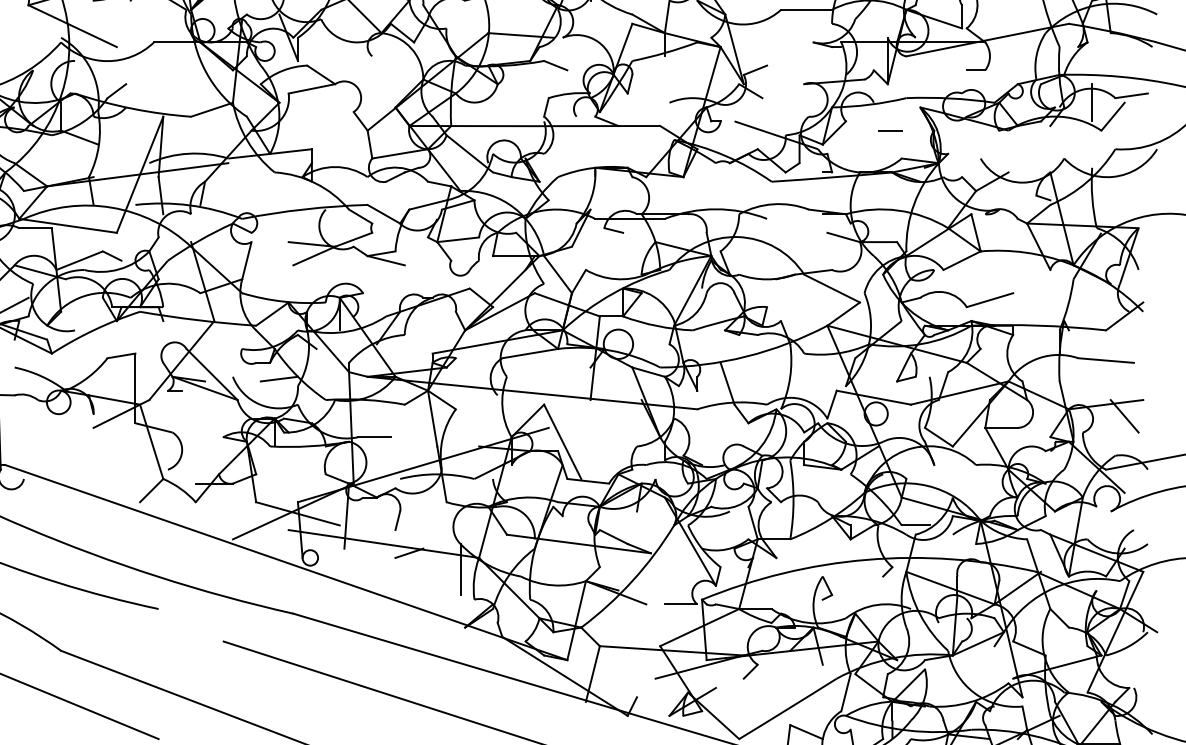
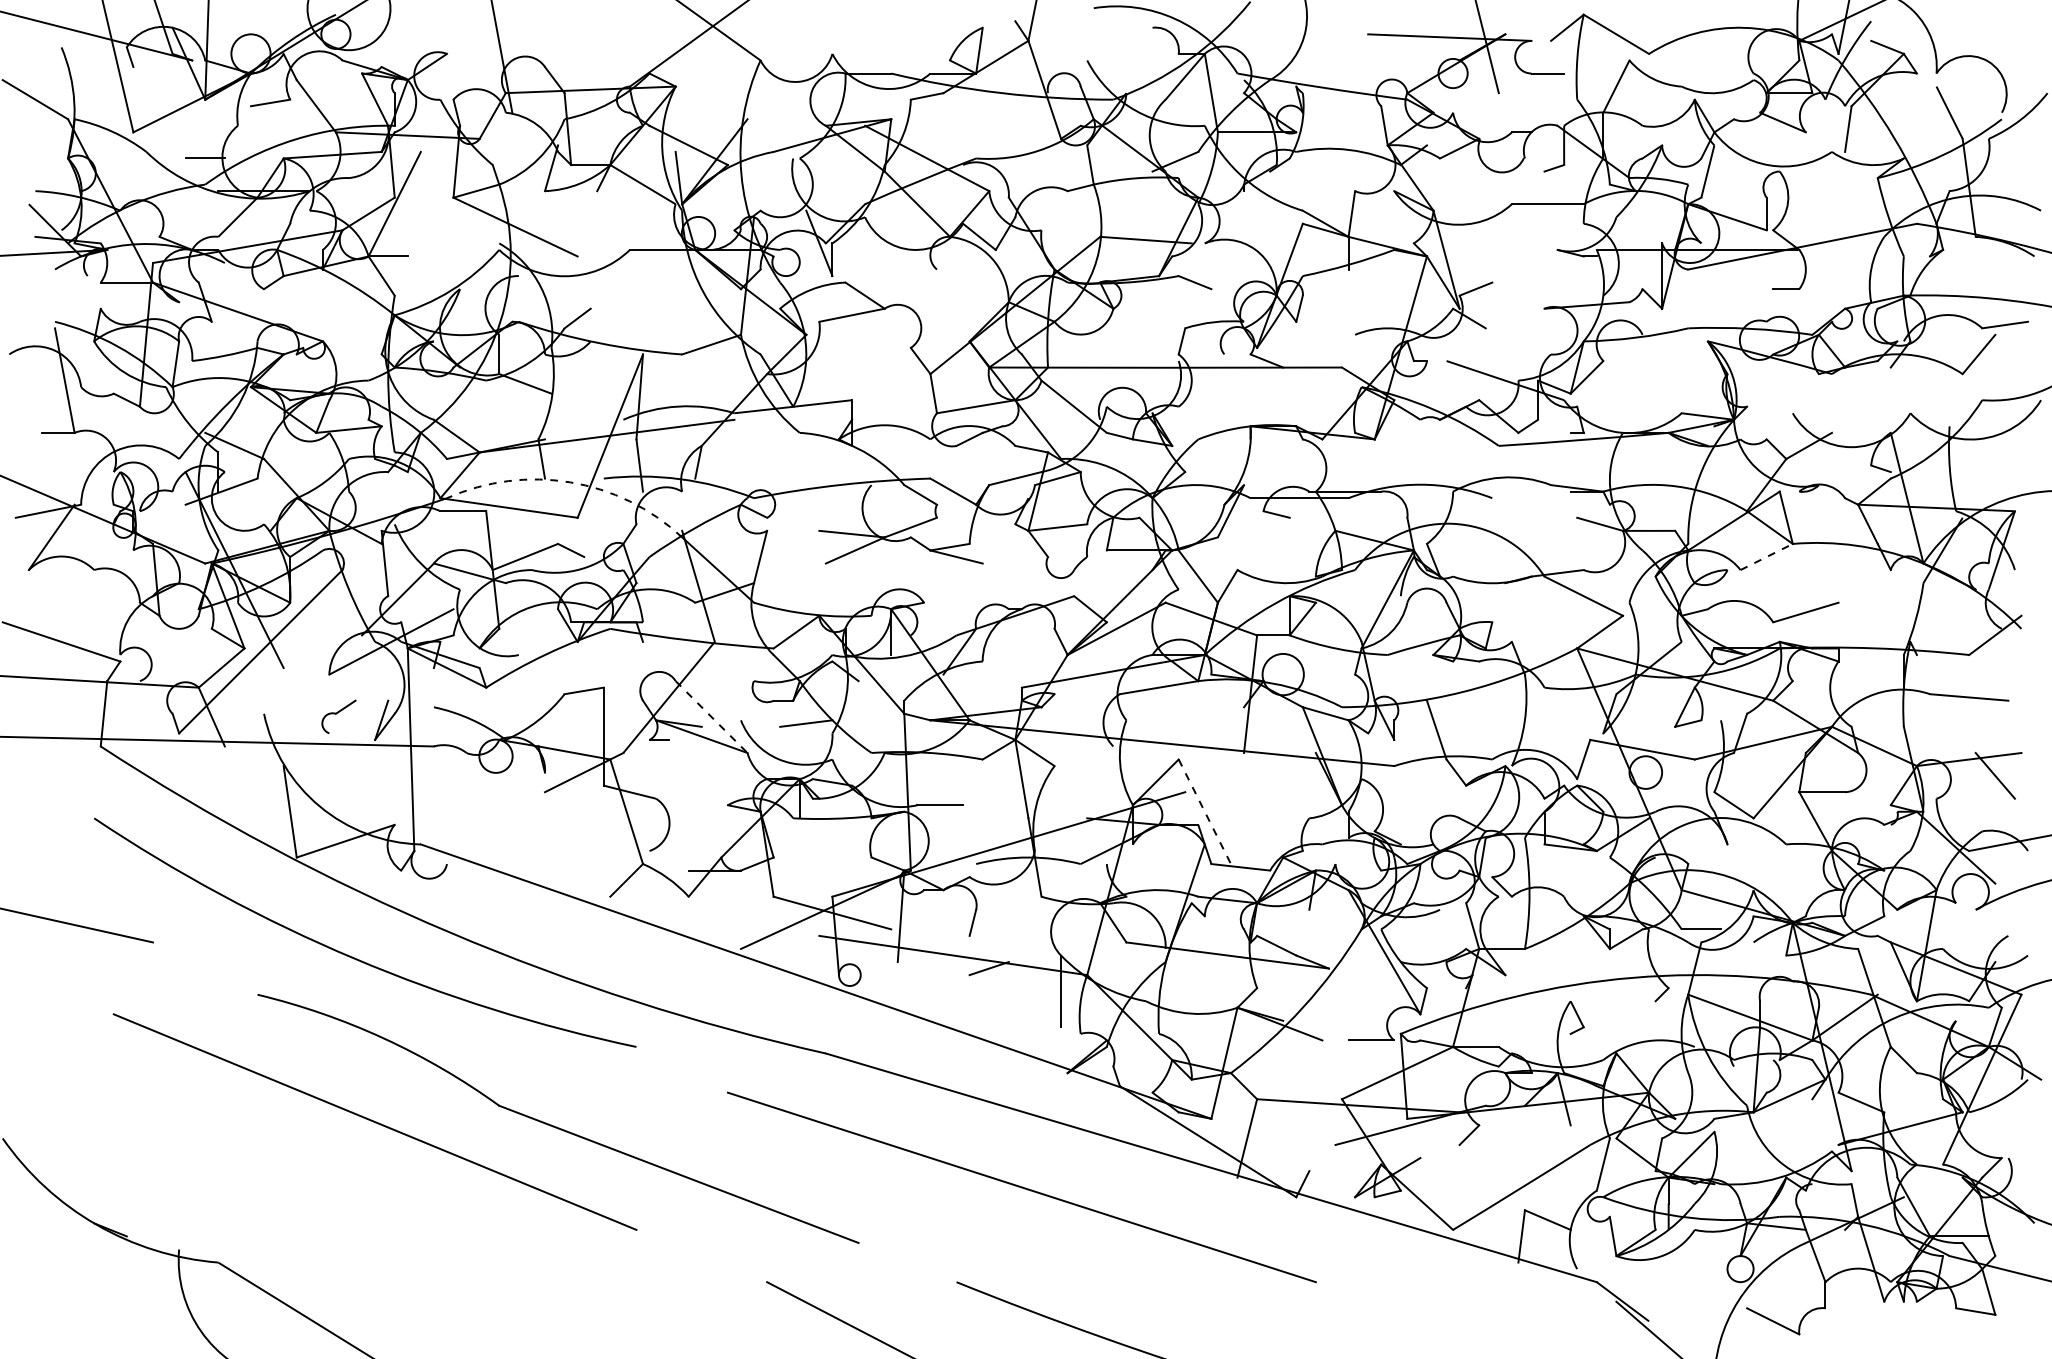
line: (1092, 102) -> (1949, 334), removed
line: (890, 130) -> (1665, 373), removed
arc: (111, 207) -> (570, 482), solid -> dashed
line: (962, 260) -> (1767, 556), solid -> dashed
line: (211, 374) -> (711, 717), solid -> dashed
line: (563, 442) -> (1205, 812), solid -> dashed

